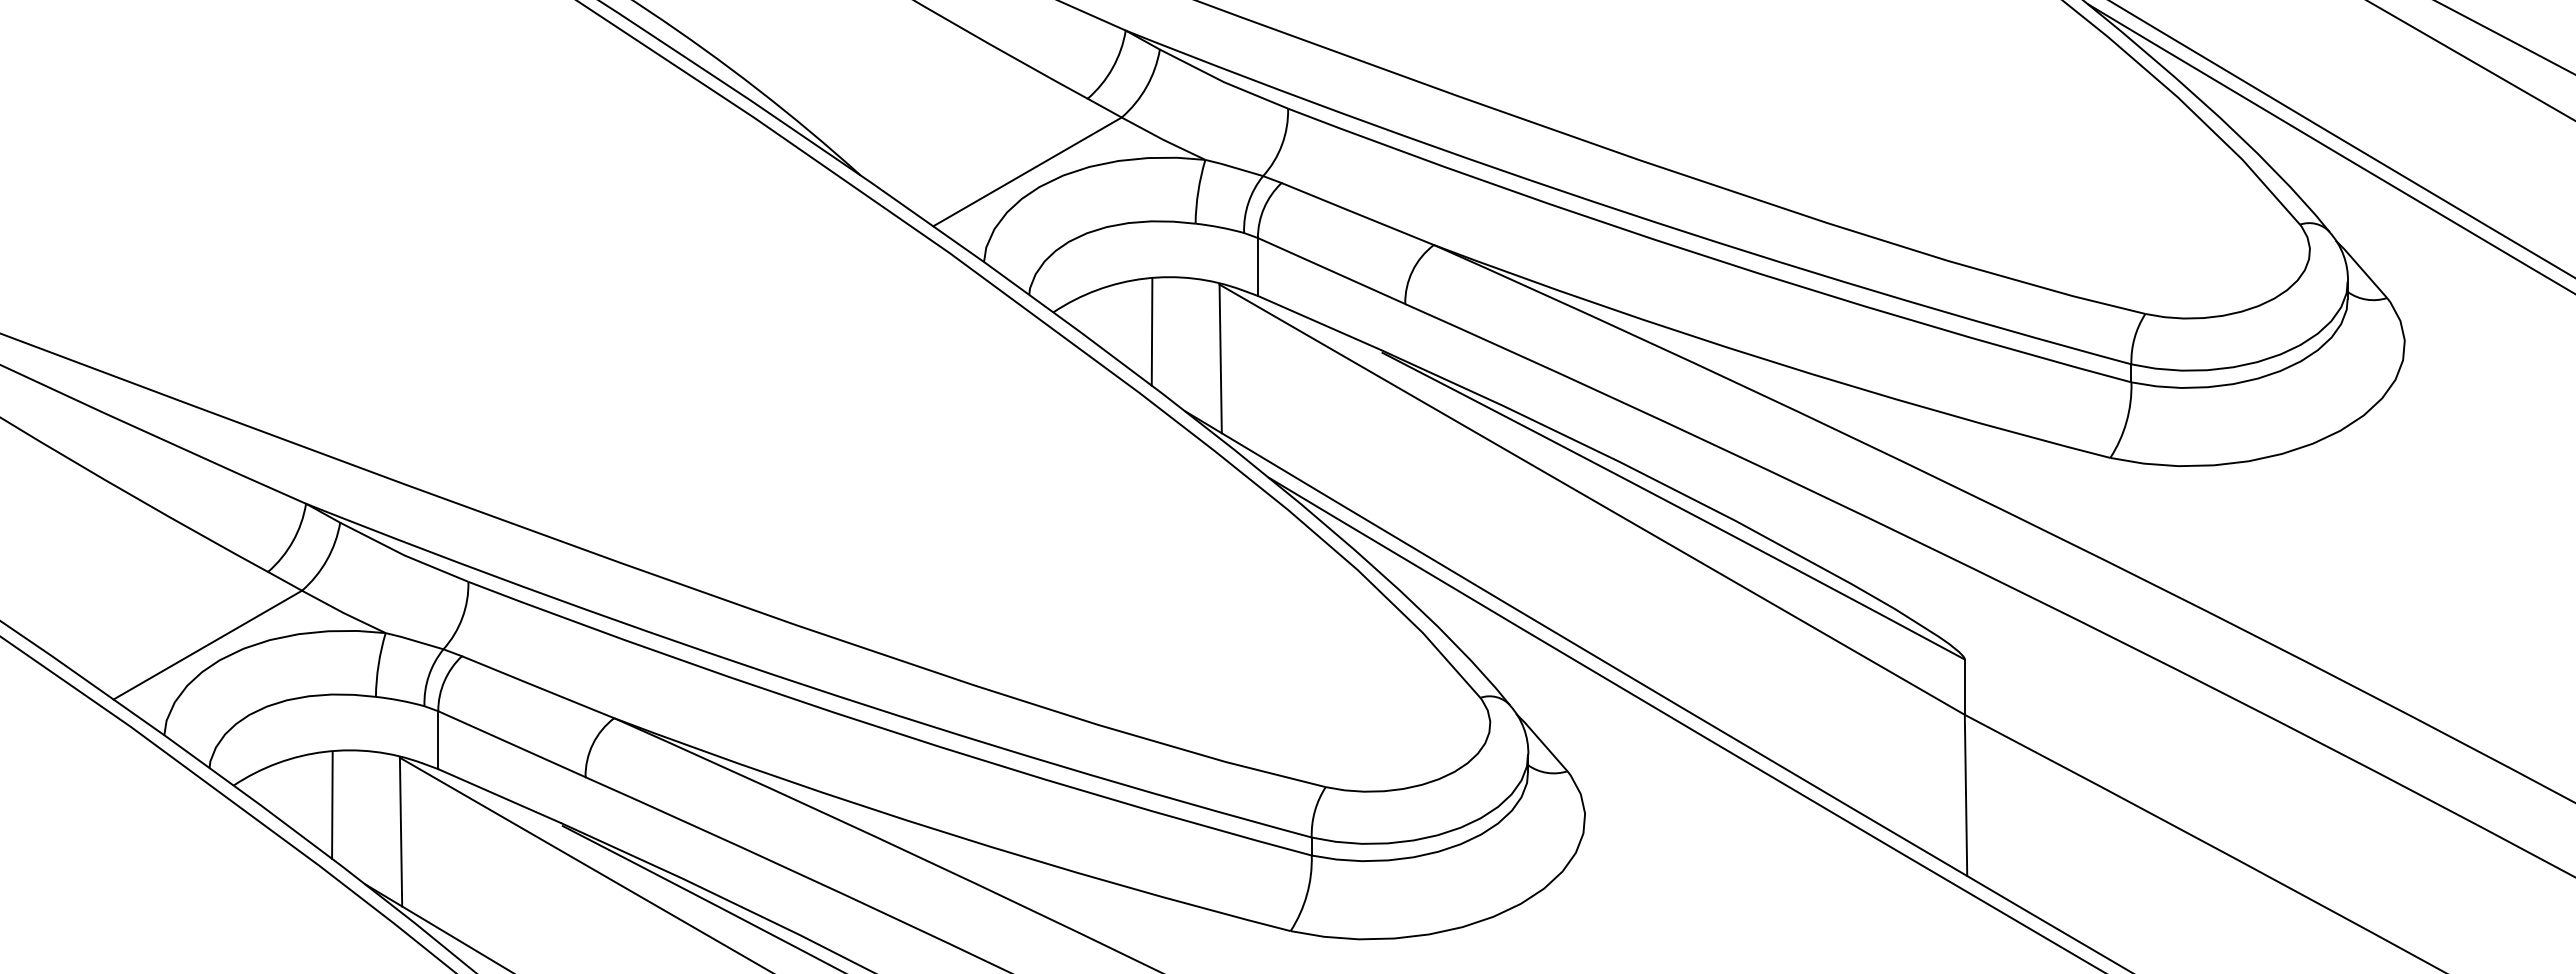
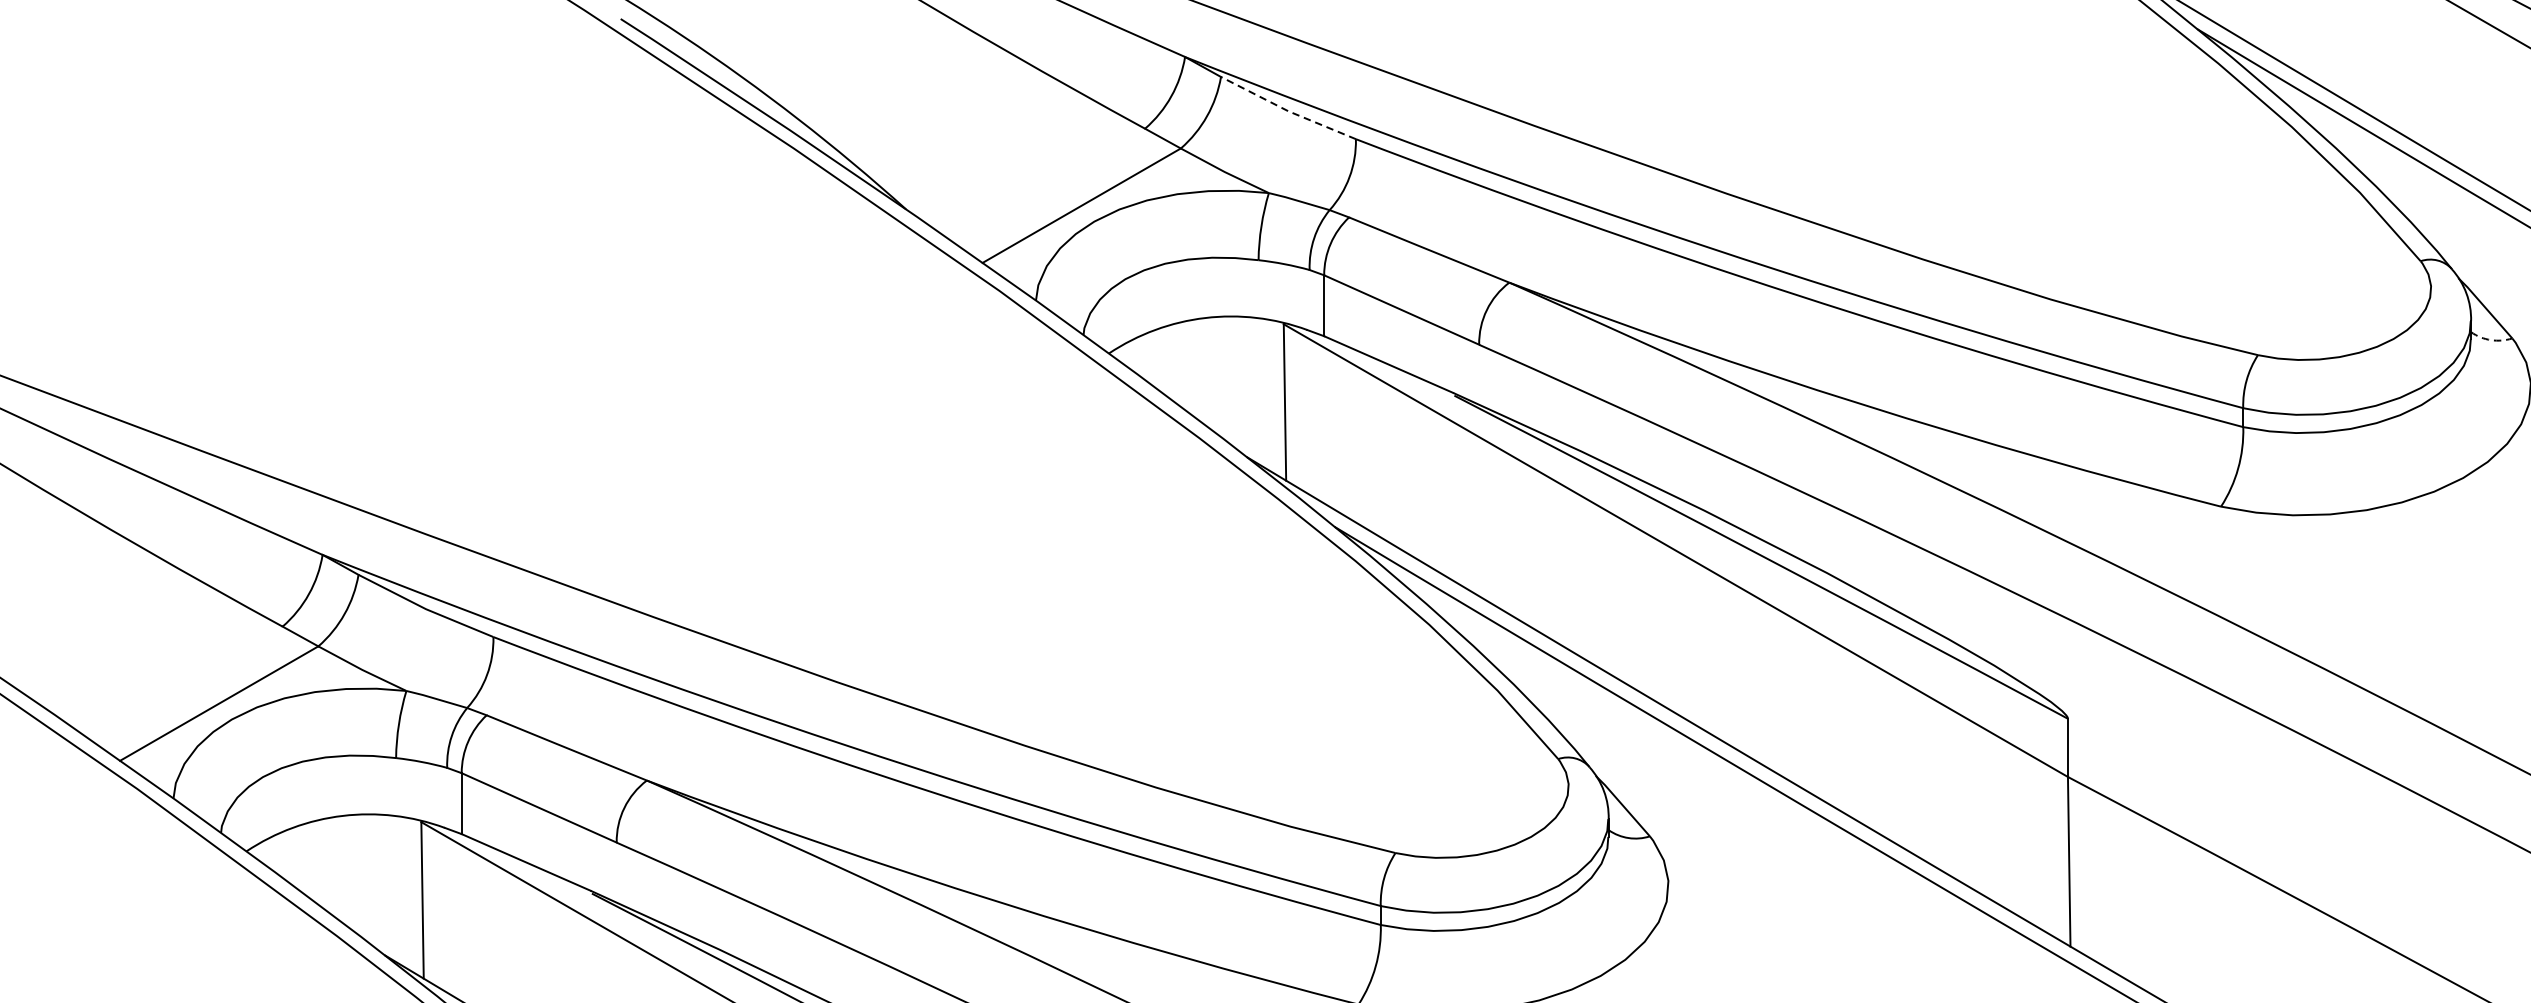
line: (1223, 81) -> (1287, 110), solid -> dashed
arc: (2366, 299) -> (2490, 339), solid -> dashed
line: (1151, 332) -> (1212, 374), removed
line: (332, 805) -> (350, 872), removed

